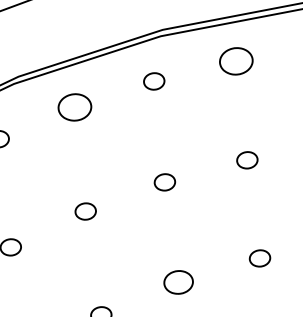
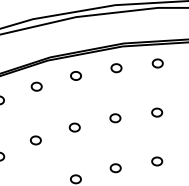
part: (235, 61) -> (157, 63), size x0.62
part: (73, 106) -> (75, 75), size x0.62
part: (178, 283) -> (115, 168), size x0.71

